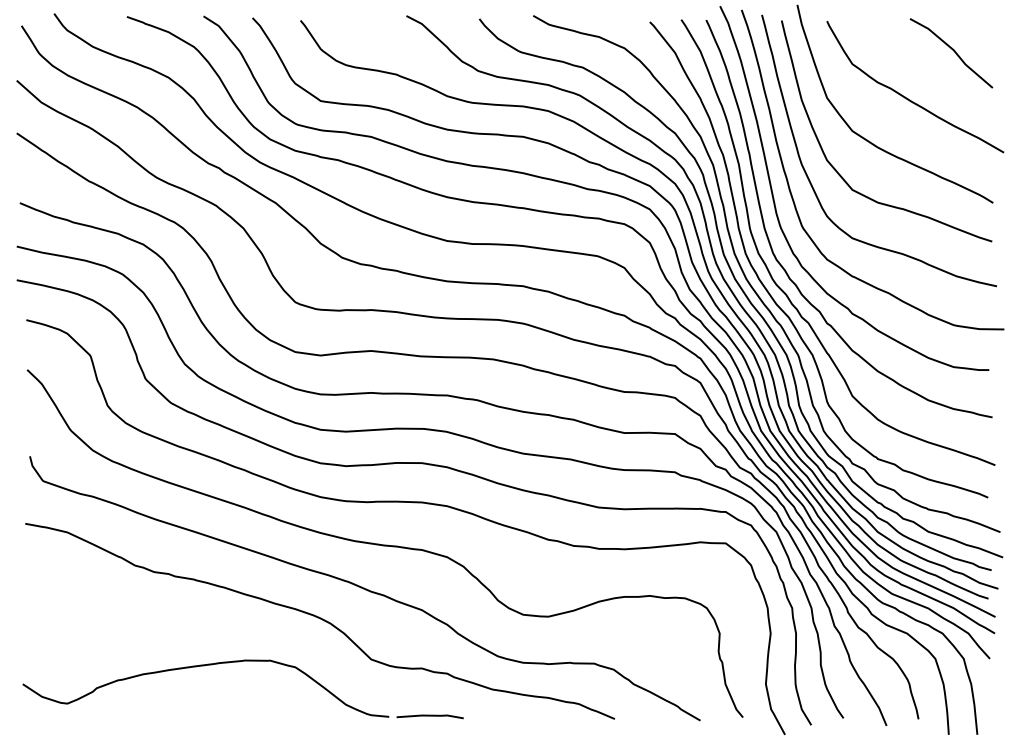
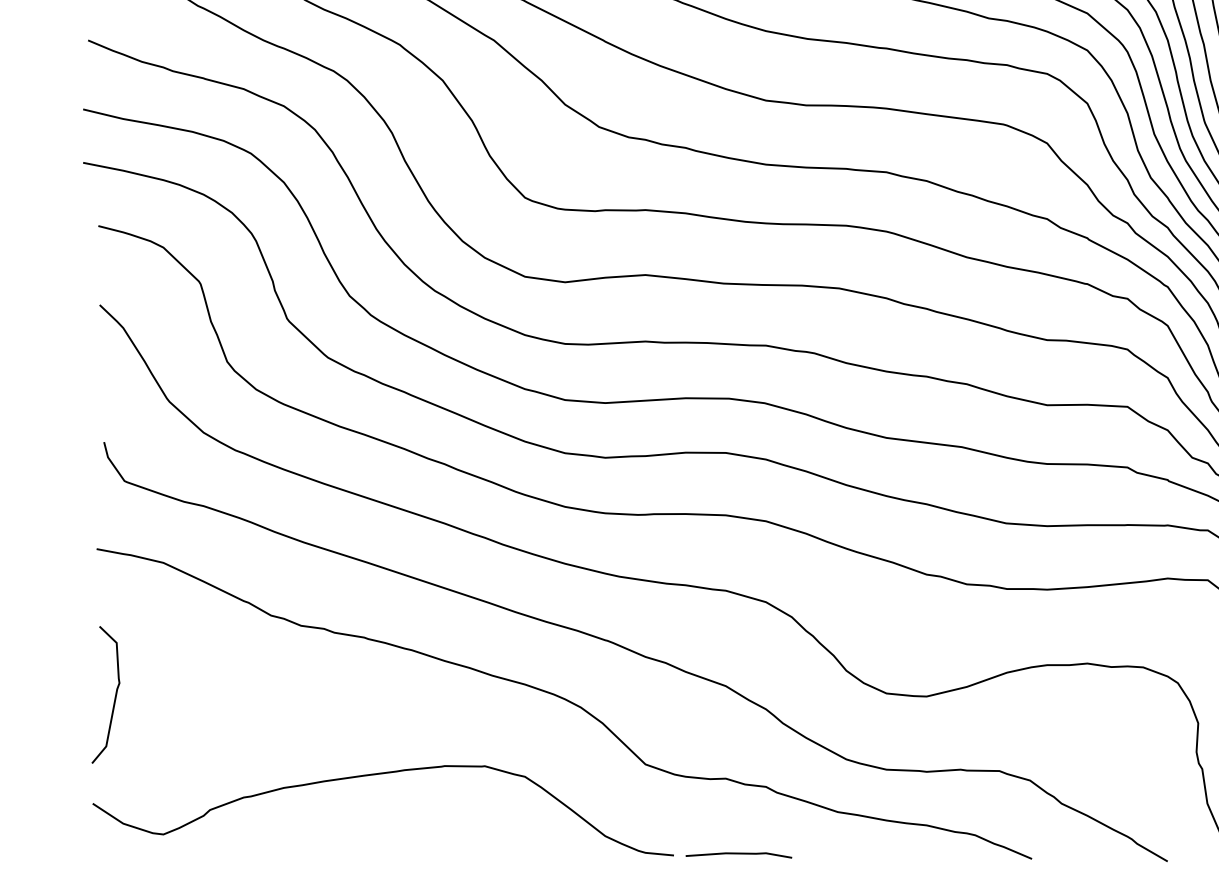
curve: (36, 615) -> (114, 694), added

